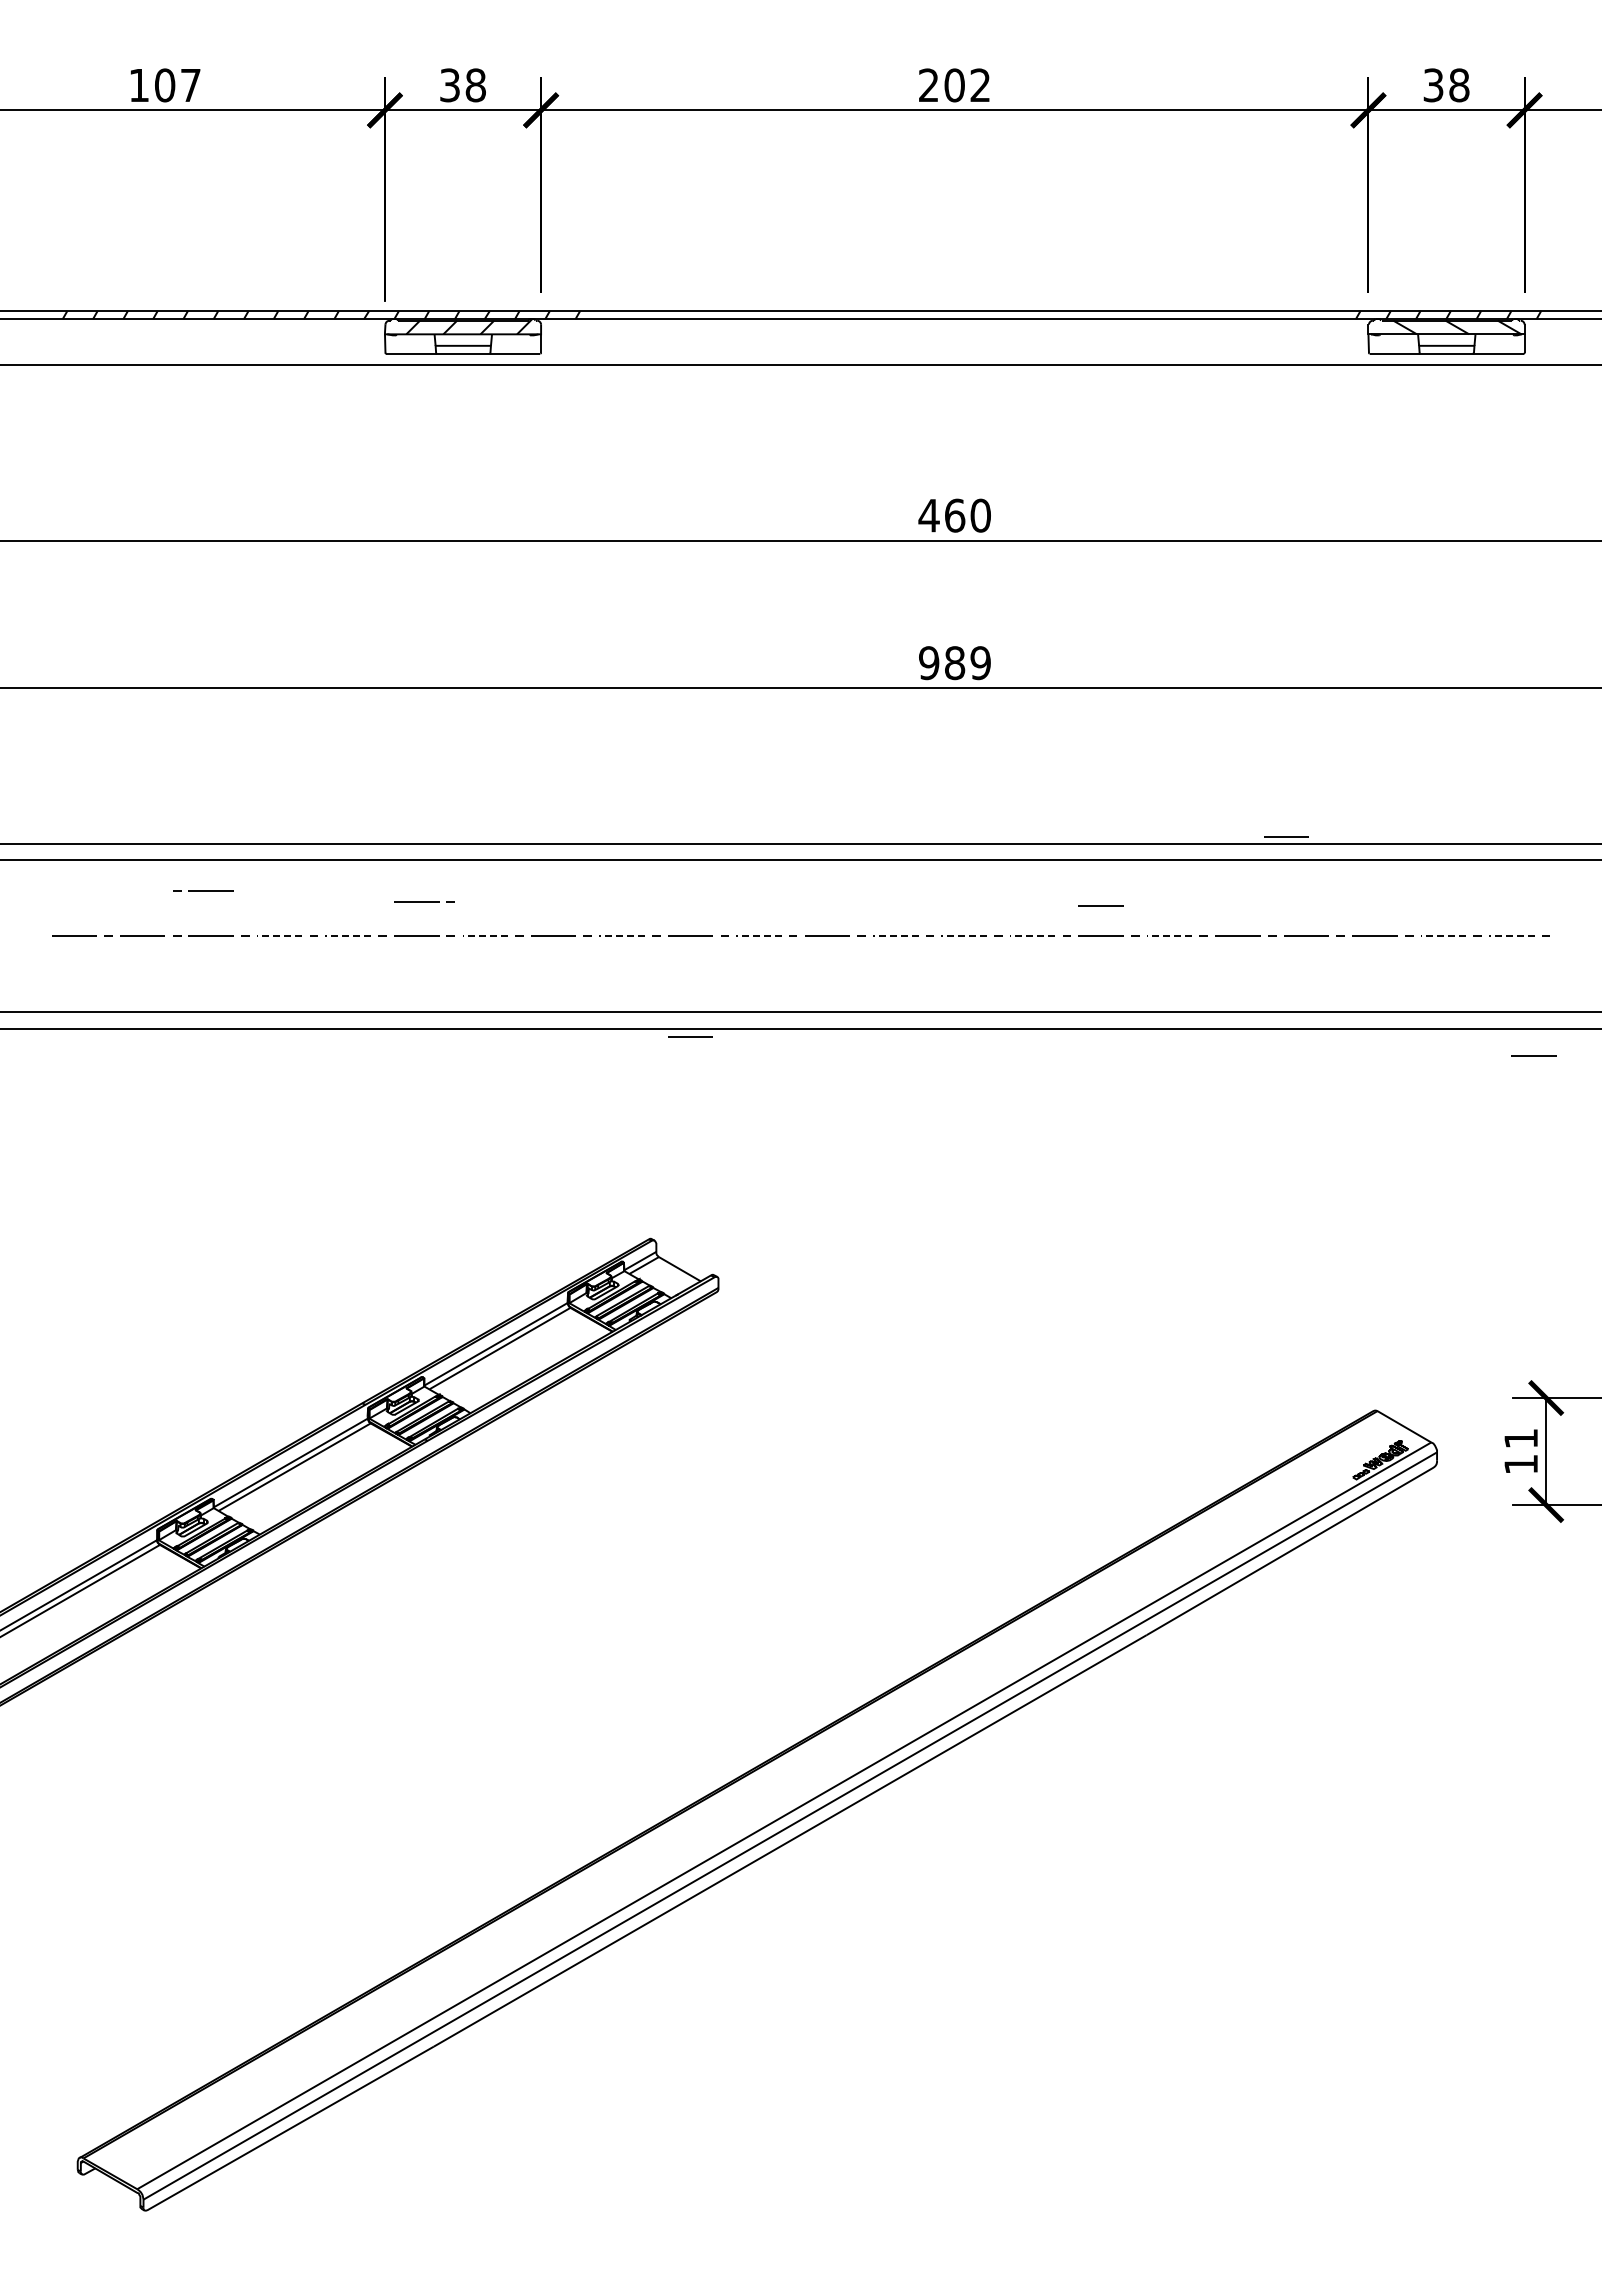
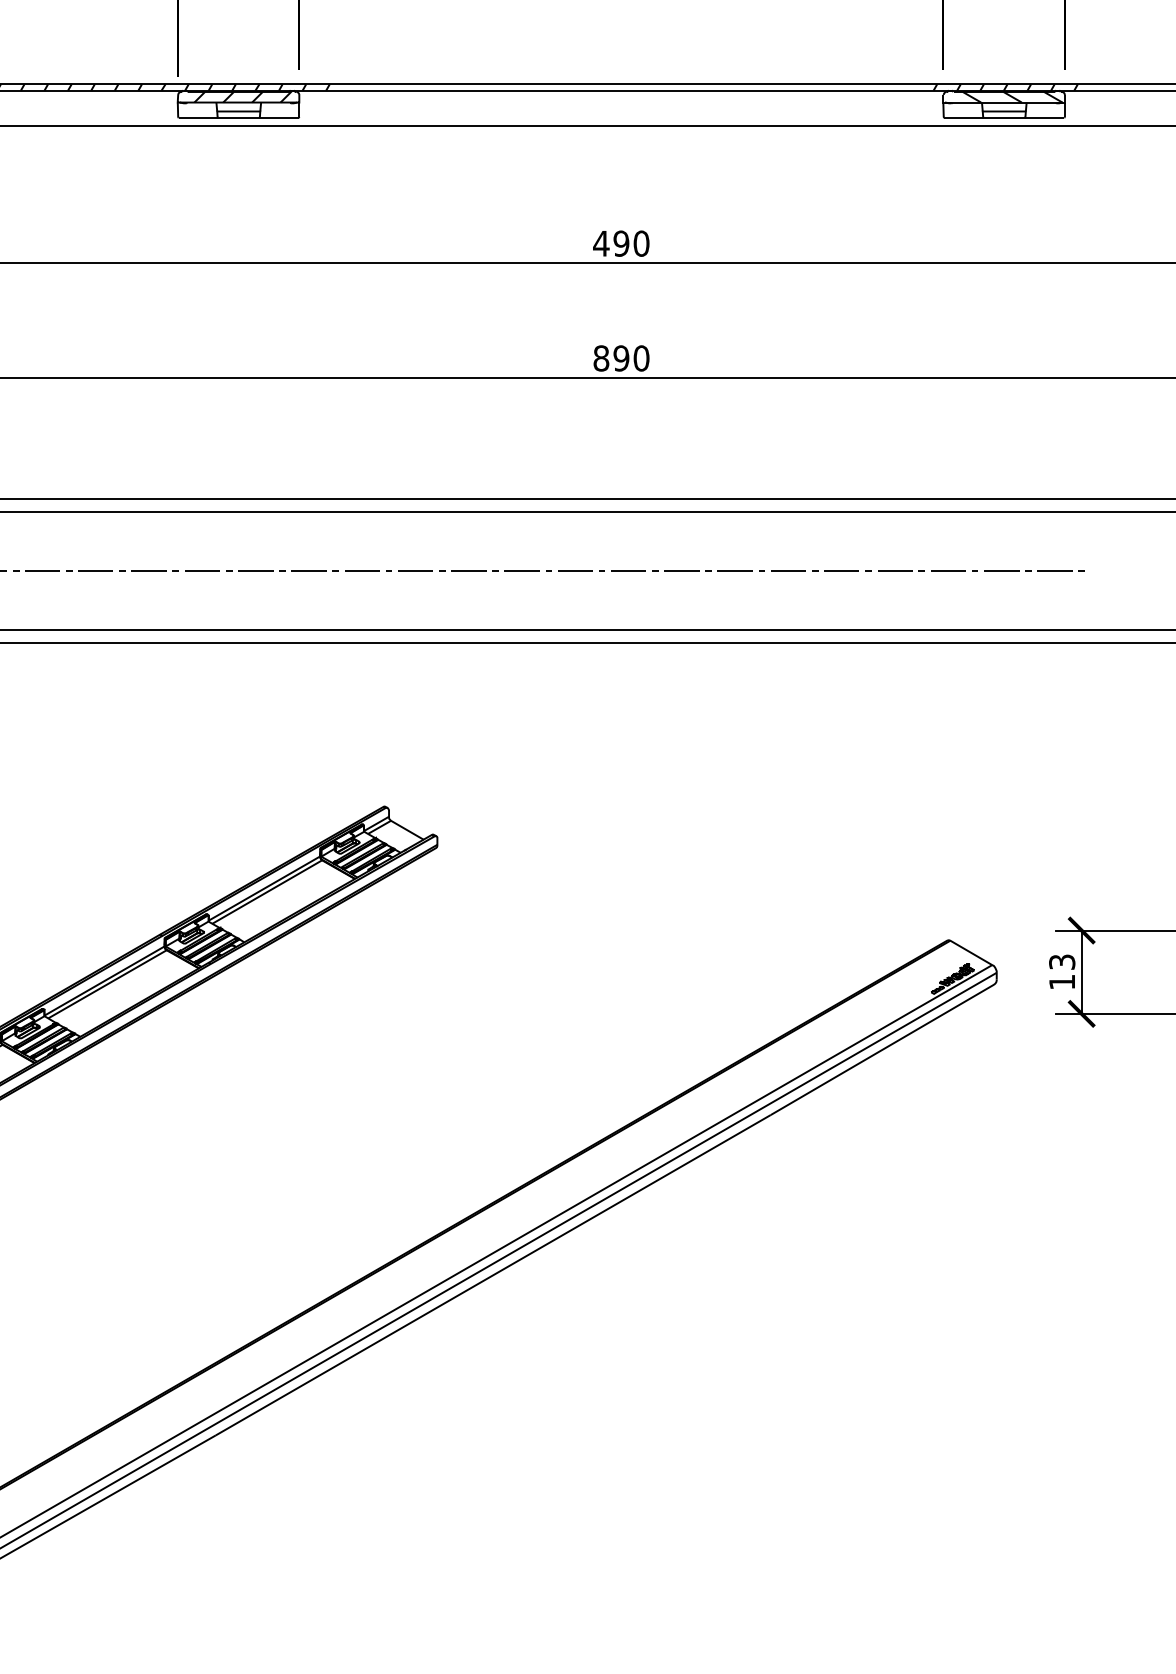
text: (954, 515) -> (621, 243), 460 -> 490
text: (954, 663) -> (621, 358), 989 -> 890
line: (1286, 836) -> (879, 493), removed
line: (203, 890) -> (36, 535), removed
line: (424, 901) -> (208, 544), removed
line: (1100, 905) -> (734, 547), removed
line: (279, 936) -> (95, 571), dashed -> solid
line: (347, 936) -> (148, 571), dashed -> solid
line: (485, 936) -> (256, 571), dashed -> solid
line: (622, 936) -> (362, 571), dashed -> solid
line: (758, 936) -> (468, 571), dashed -> solid
line: (895, 936) -> (575, 571), dashed -> solid
line: (964, 936) -> (628, 571), dashed -> solid
line: (1032, 936) -> (681, 571), dashed -> solid
line: (1169, 936) -> (788, 571), dashed -> solid
line: (1443, 936) -> (1001, 571), dashed -> solid
line: (1511, 936) -> (1054, 571), dashed -> solid
line: (690, 1036) -> (415, 649), removed
line: (1533, 1055) -> (1071, 663), removed
text: (1521, 1438) -> (1062, 962), 11 -> 13

